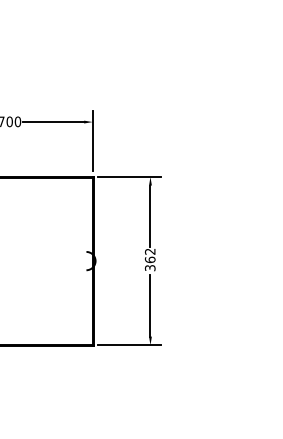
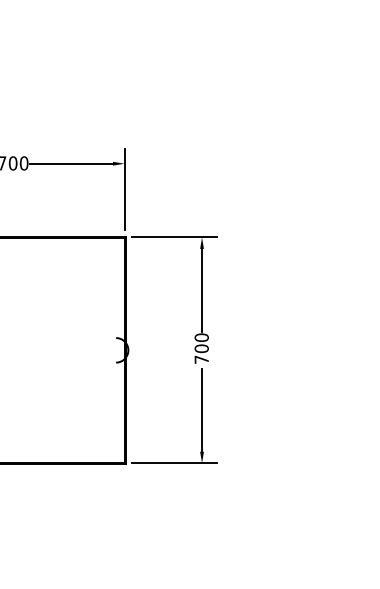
text: (149, 259) -> (200, 348), 362 -> 700

